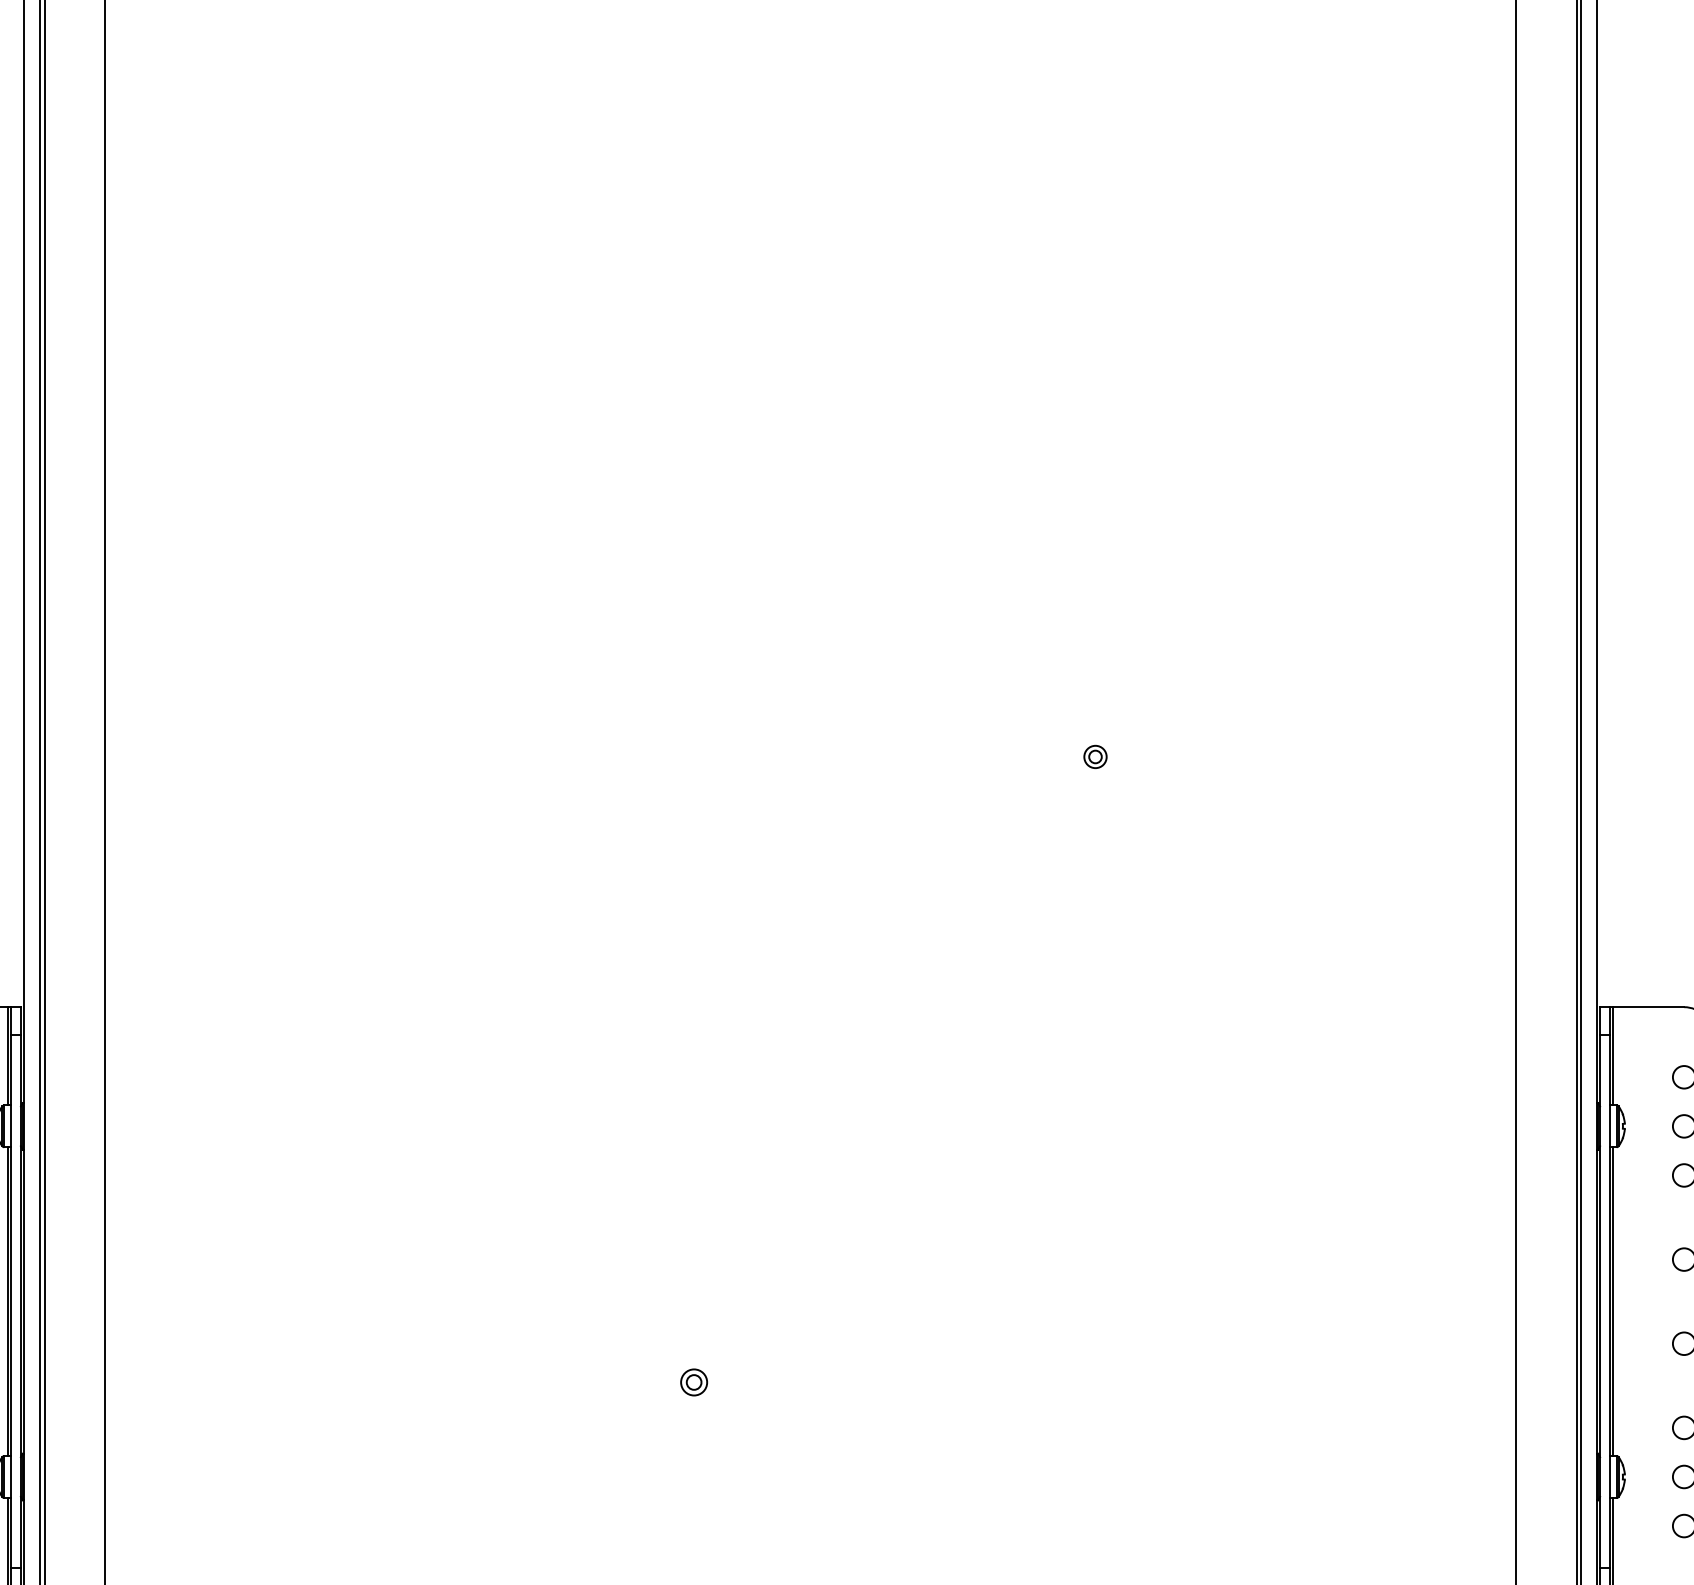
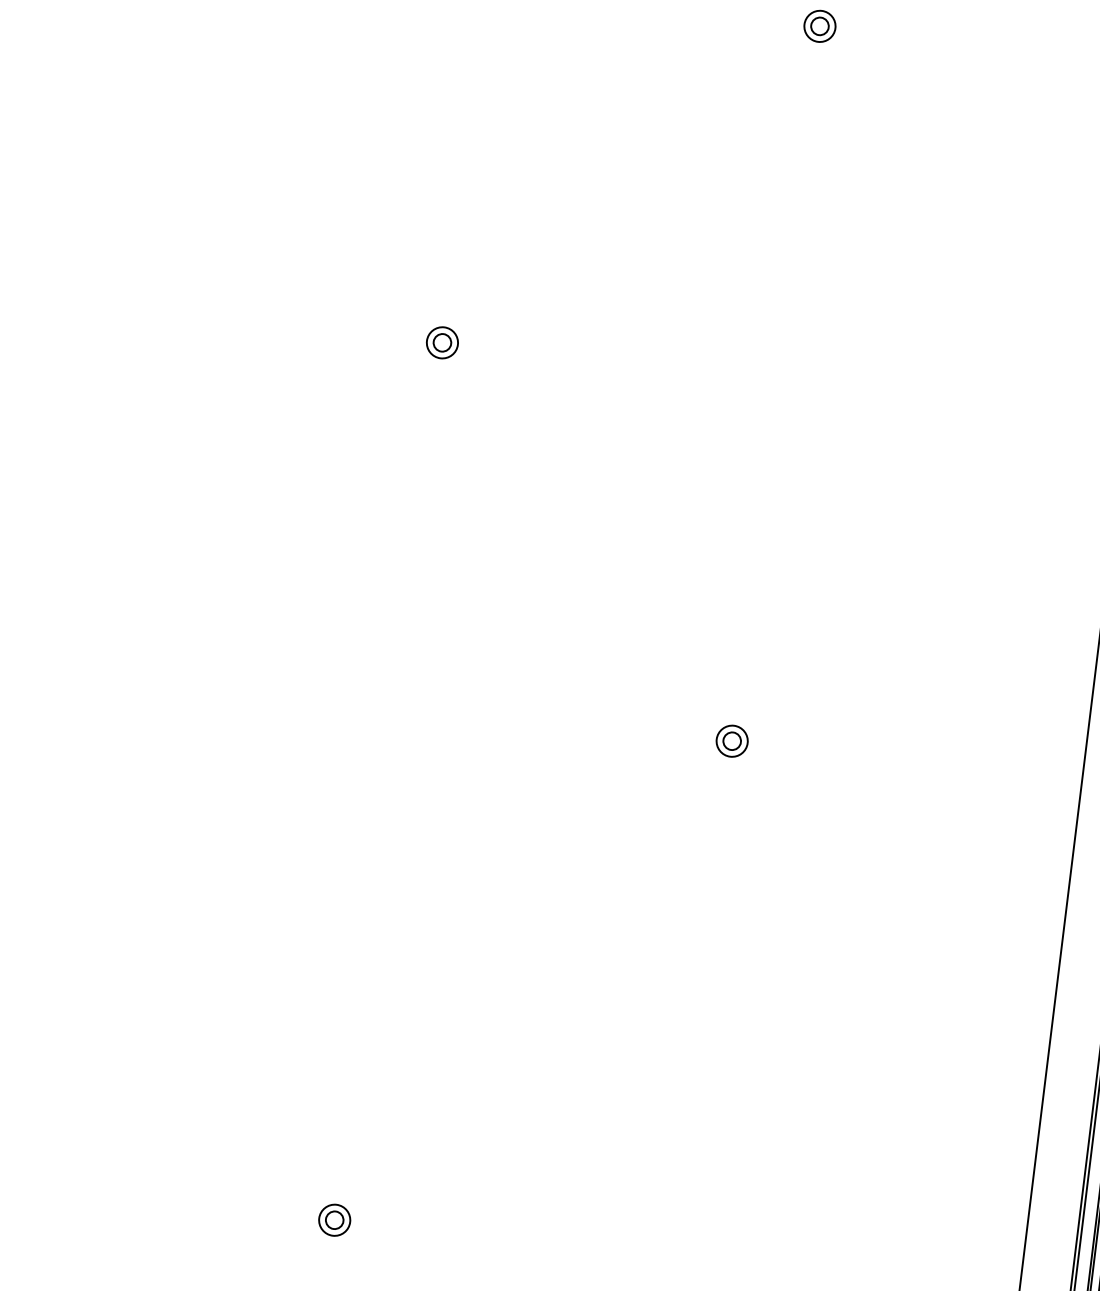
part: (693, 326) -> (441, 342), added
part: (1095, 756) -> (732, 740), size x1.67
part: (693, 1382) -> (334, 1220), size x1.43

